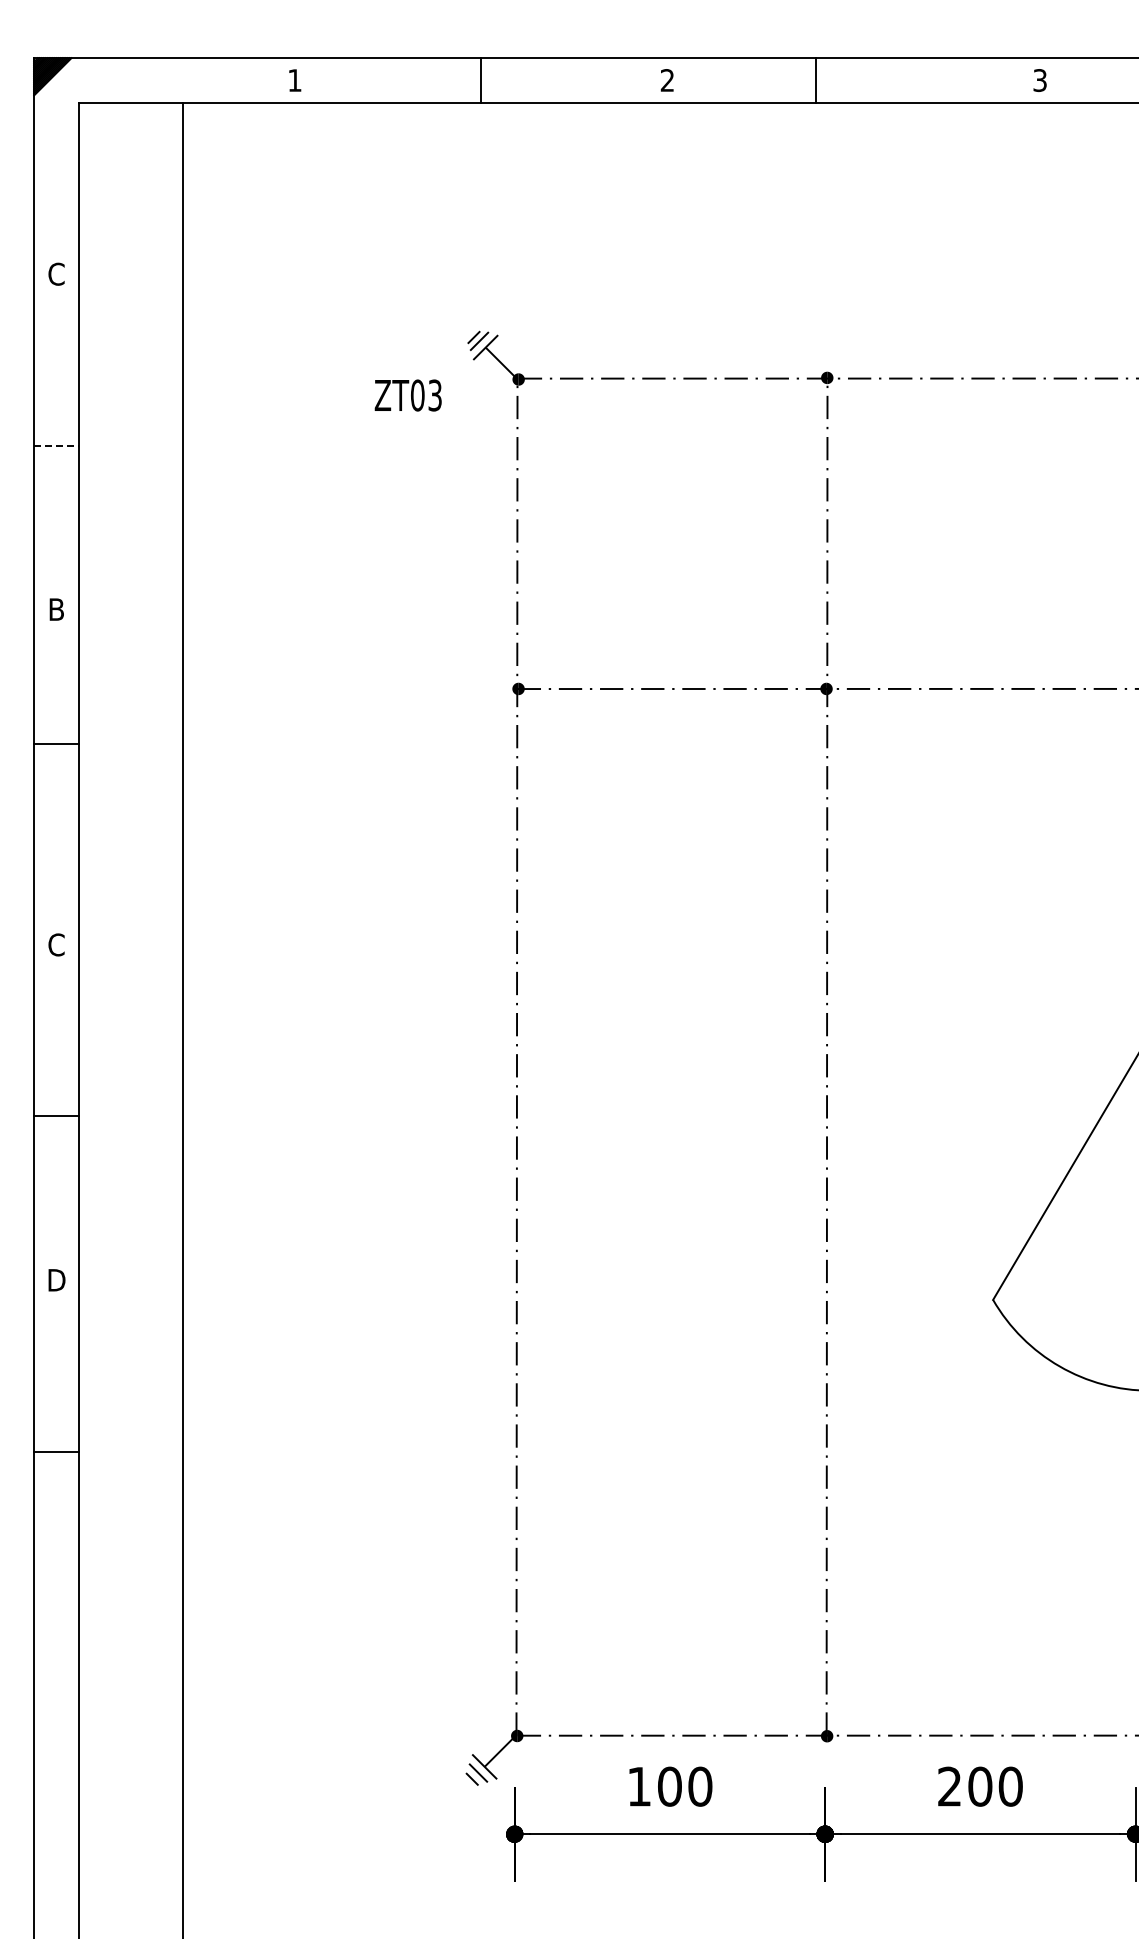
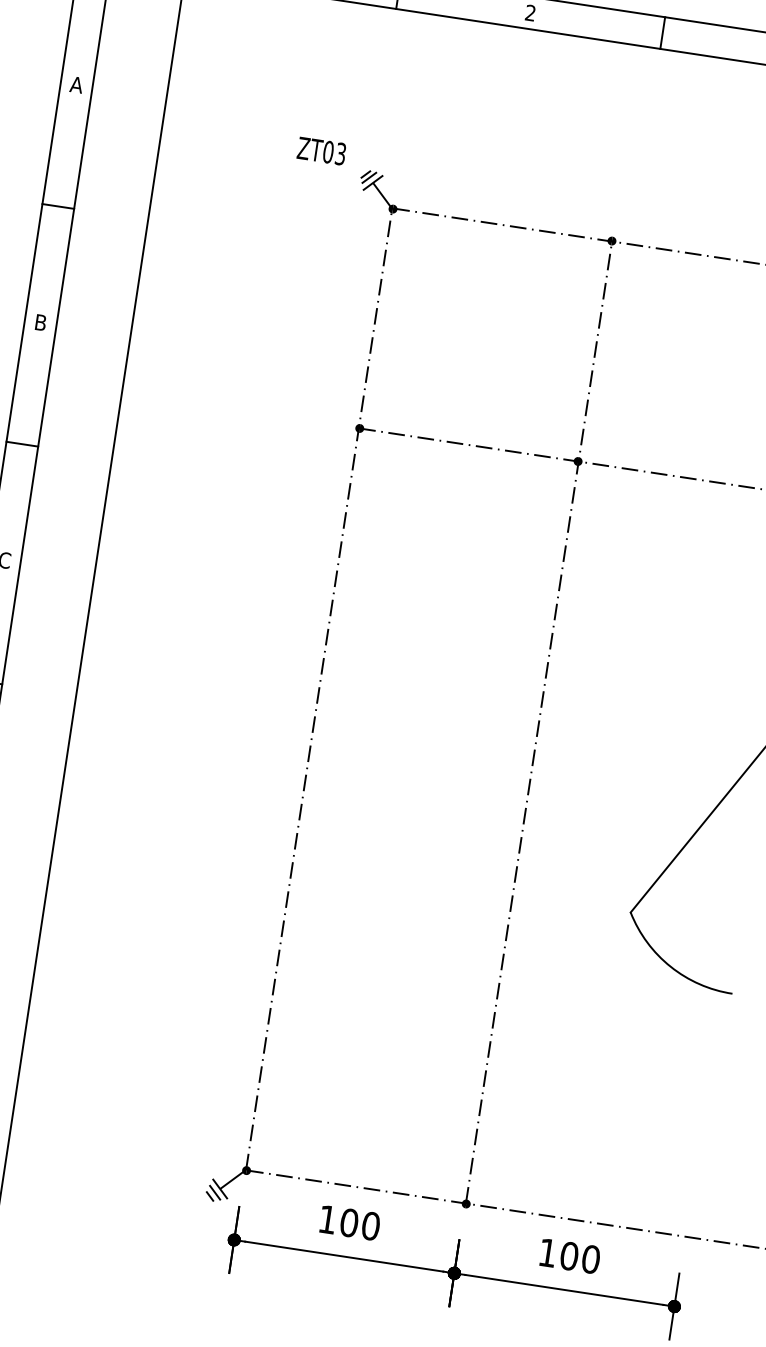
line: (815, 80) -> (662, 33), moved
text: (56, 273) -> (76, 84), C -> A
text: (407, 395) -> (321, 151), moved
line: (57, 445) -> (59, 206), dashed -> solid
line: (56, 744) -> (22, 444), moved
text: (949, 1786) -> (547, 1252), 200 -> 100

